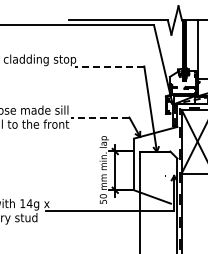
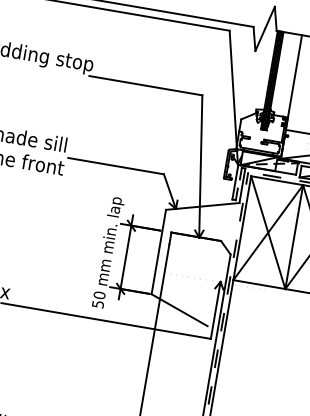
line: (109, 66) -> (145, 85), dashed -> solid
line: (99, 117) -> (115, 165), dashed -> solid

